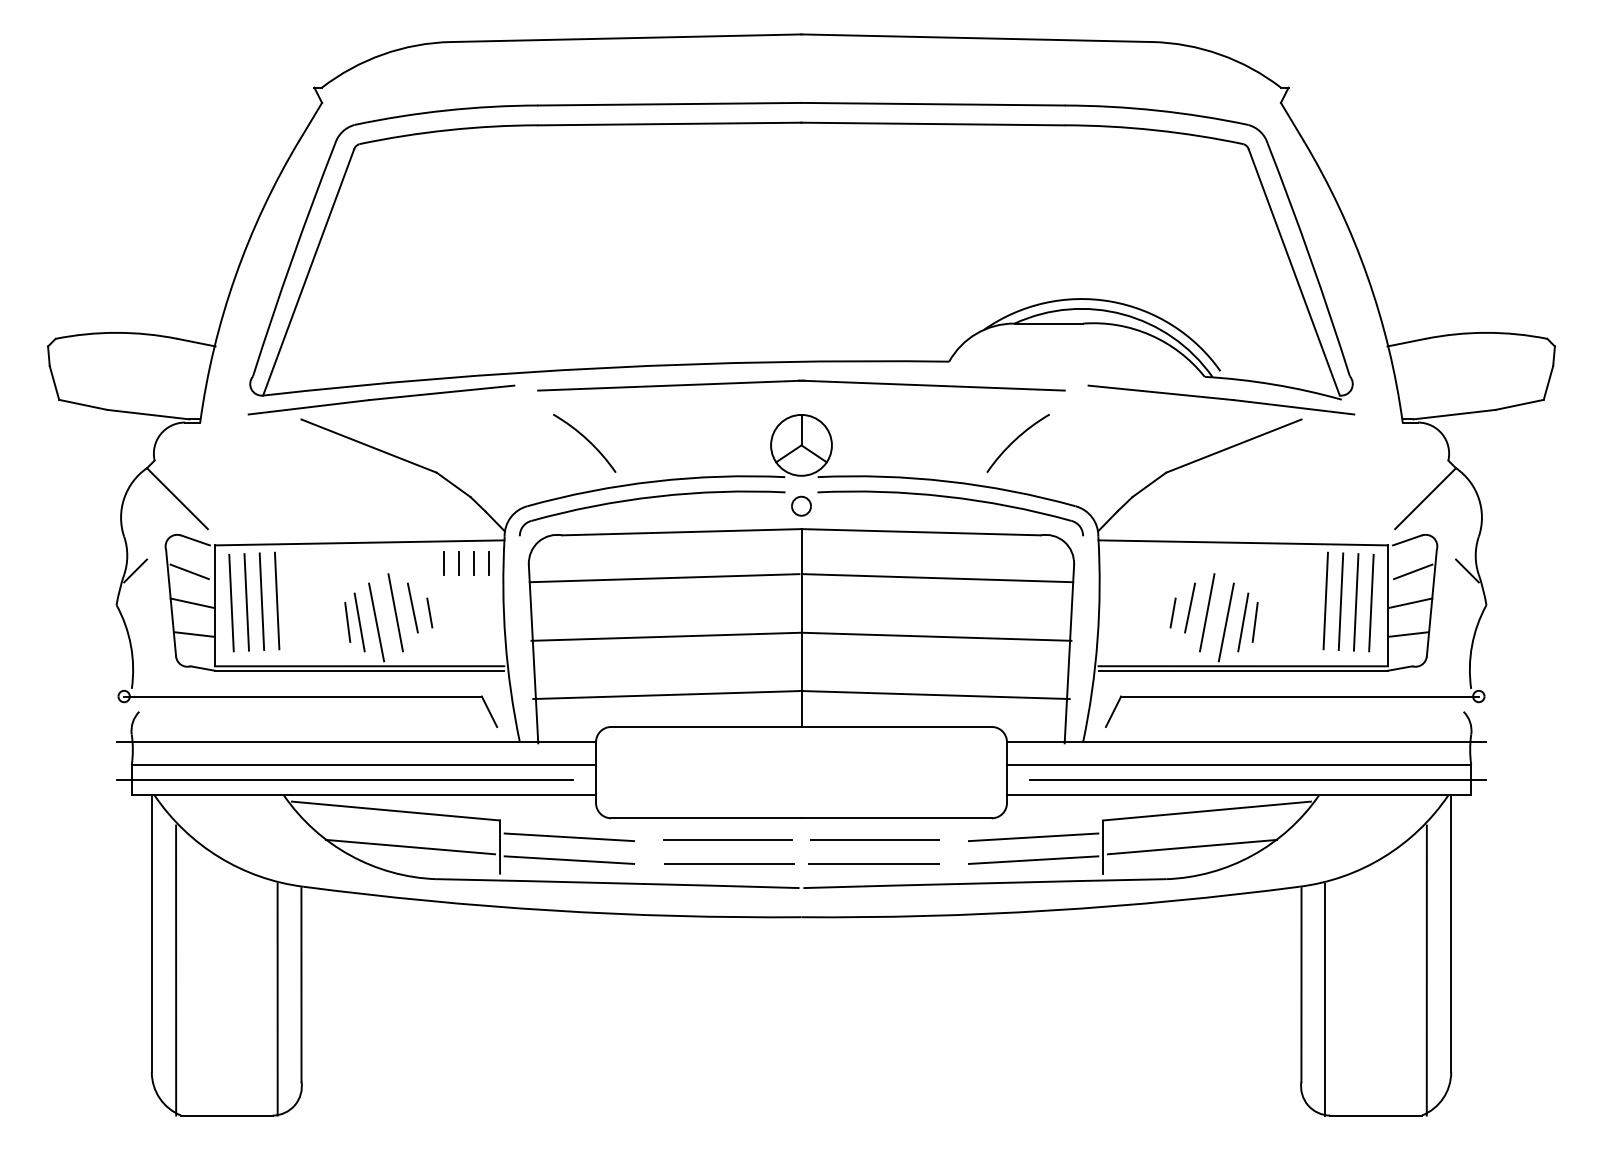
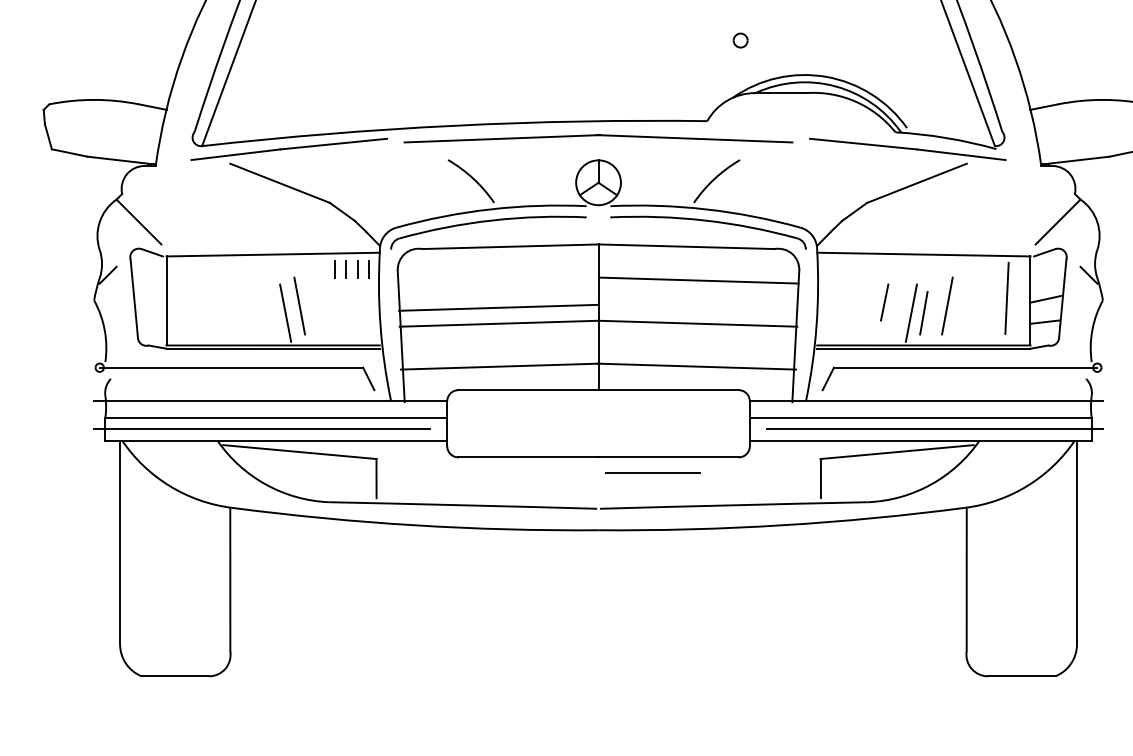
arc: (586, 440) -> (472, 179), moved
arc: (1015, 441) -> (714, 179), moved
part: (801, 505) -> (740, 40), moved
line: (189, 571) -> (147, 275), removed
line: (1413, 571) -> (1049, 275), removed
line: (664, 578) -> (498, 308), moved
line: (276, 600) -> (211, 297), removed
line: (1325, 600) -> (984, 297), removed
line: (261, 601) -> (200, 297), removed
line: (1340, 601) -> (995, 297), removed
line: (191, 602) -> (149, 298), removed
line: (231, 602) -> (178, 298), removed
line: (246, 602) -> (189, 298), removed
line: (1371, 602) -> (1018, 298), removed
line: (412, 607) -> (312, 302), removed
line: (429, 612) -> (324, 305), removed
line: (1172, 612) -> (871, 305), removed
line: (1207, 612) -> (947, 305), moved
line: (347, 622) -> (264, 313), removed
line: (359, 622) -> (273, 313), removed
line: (1254, 622) -> (932, 313), removed
line: (194, 634) -> (151, 322), removed
line: (569, 837) -> (427, 471), removed
line: (1033, 837) -> (769, 471), removed
line: (727, 839) -> (544, 473), removed
line: (410, 846) -> (310, 478), removed
line: (1192, 846) -> (886, 478), removed
line: (569, 859) -> (427, 487), removed
line: (1033, 859) -> (769, 487), removed
line: (728, 863) -> (544, 490), removed
line: (873, 863) -> (651, 490), removed
line: (176, 970) -> (138, 569), removed
line: (1426, 970) -> (1058, 569), removed
line: (277, 999) -> (212, 590), removed
line: (1325, 999) -> (984, 590), removed

